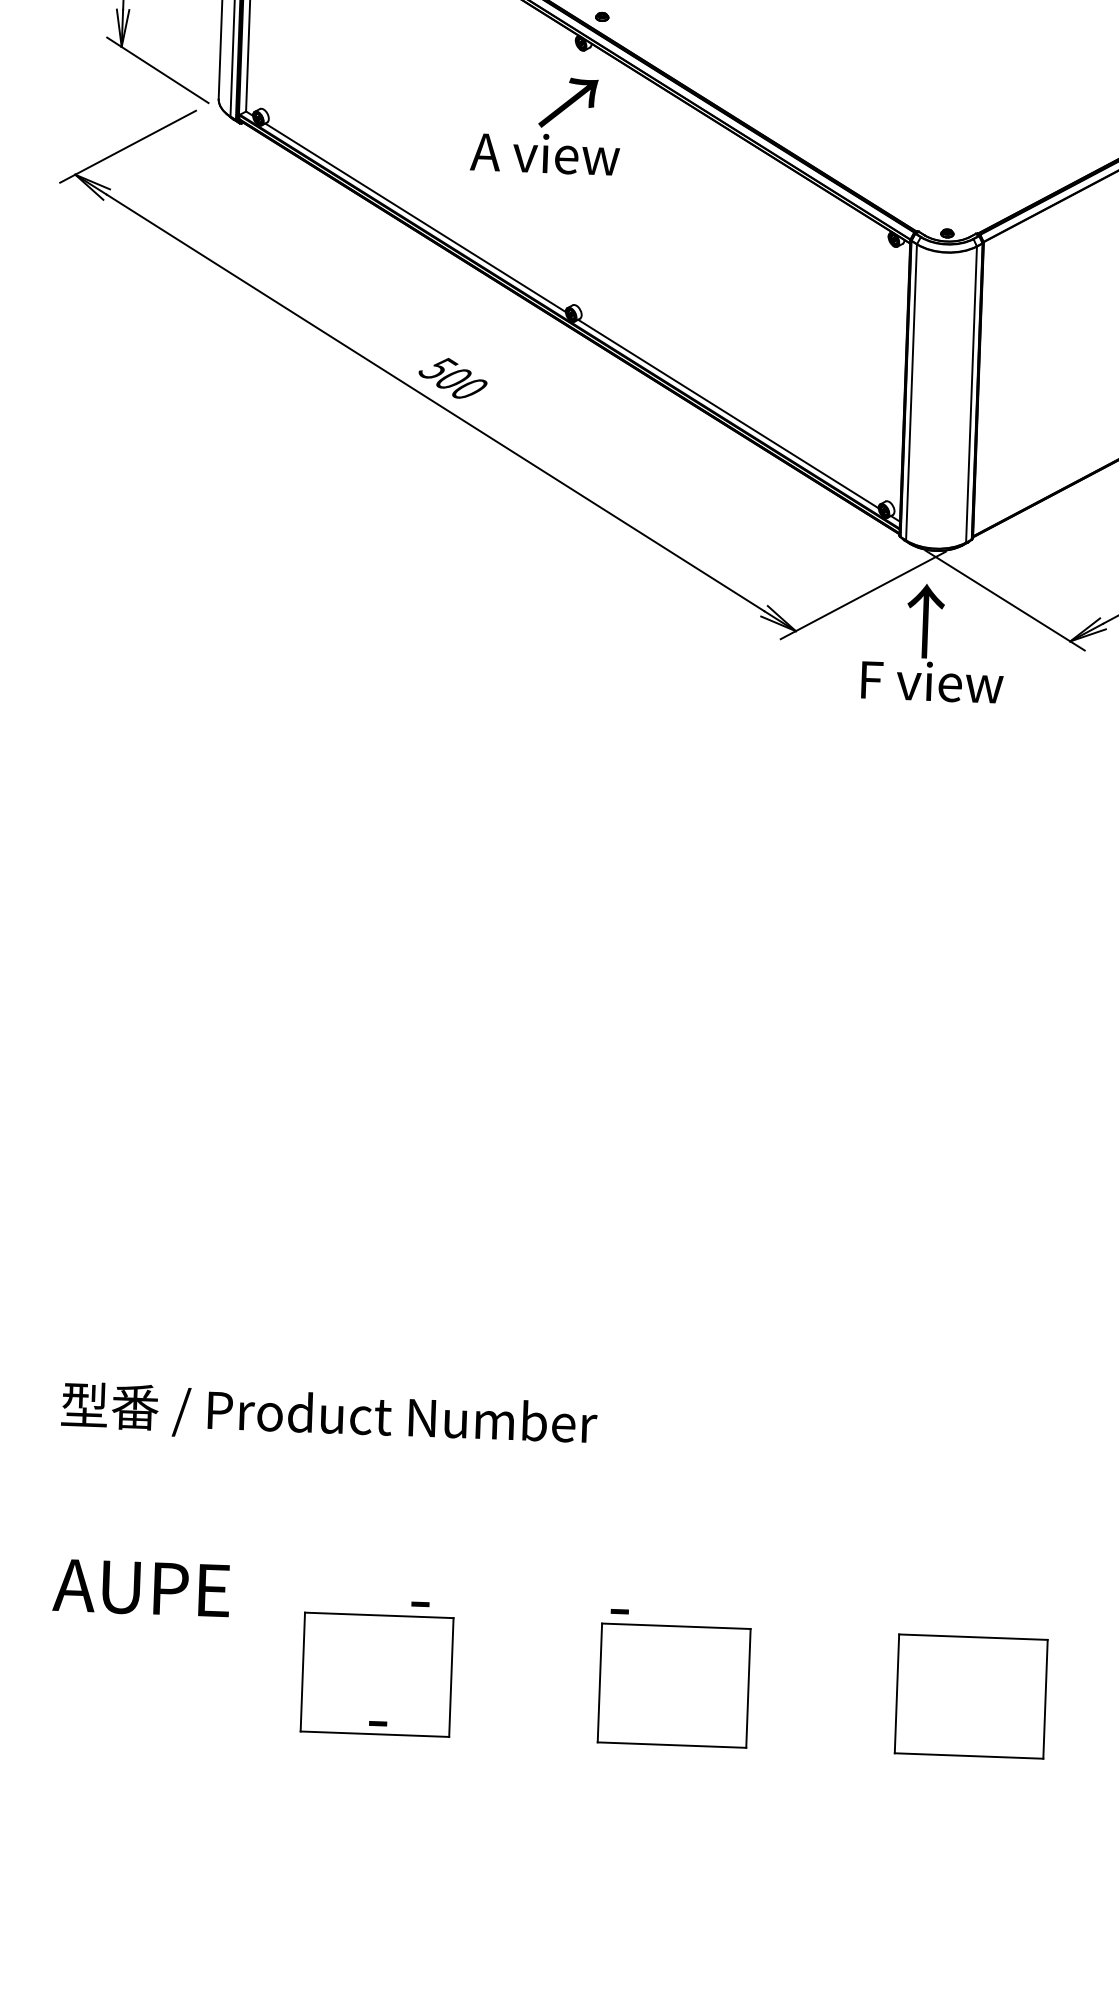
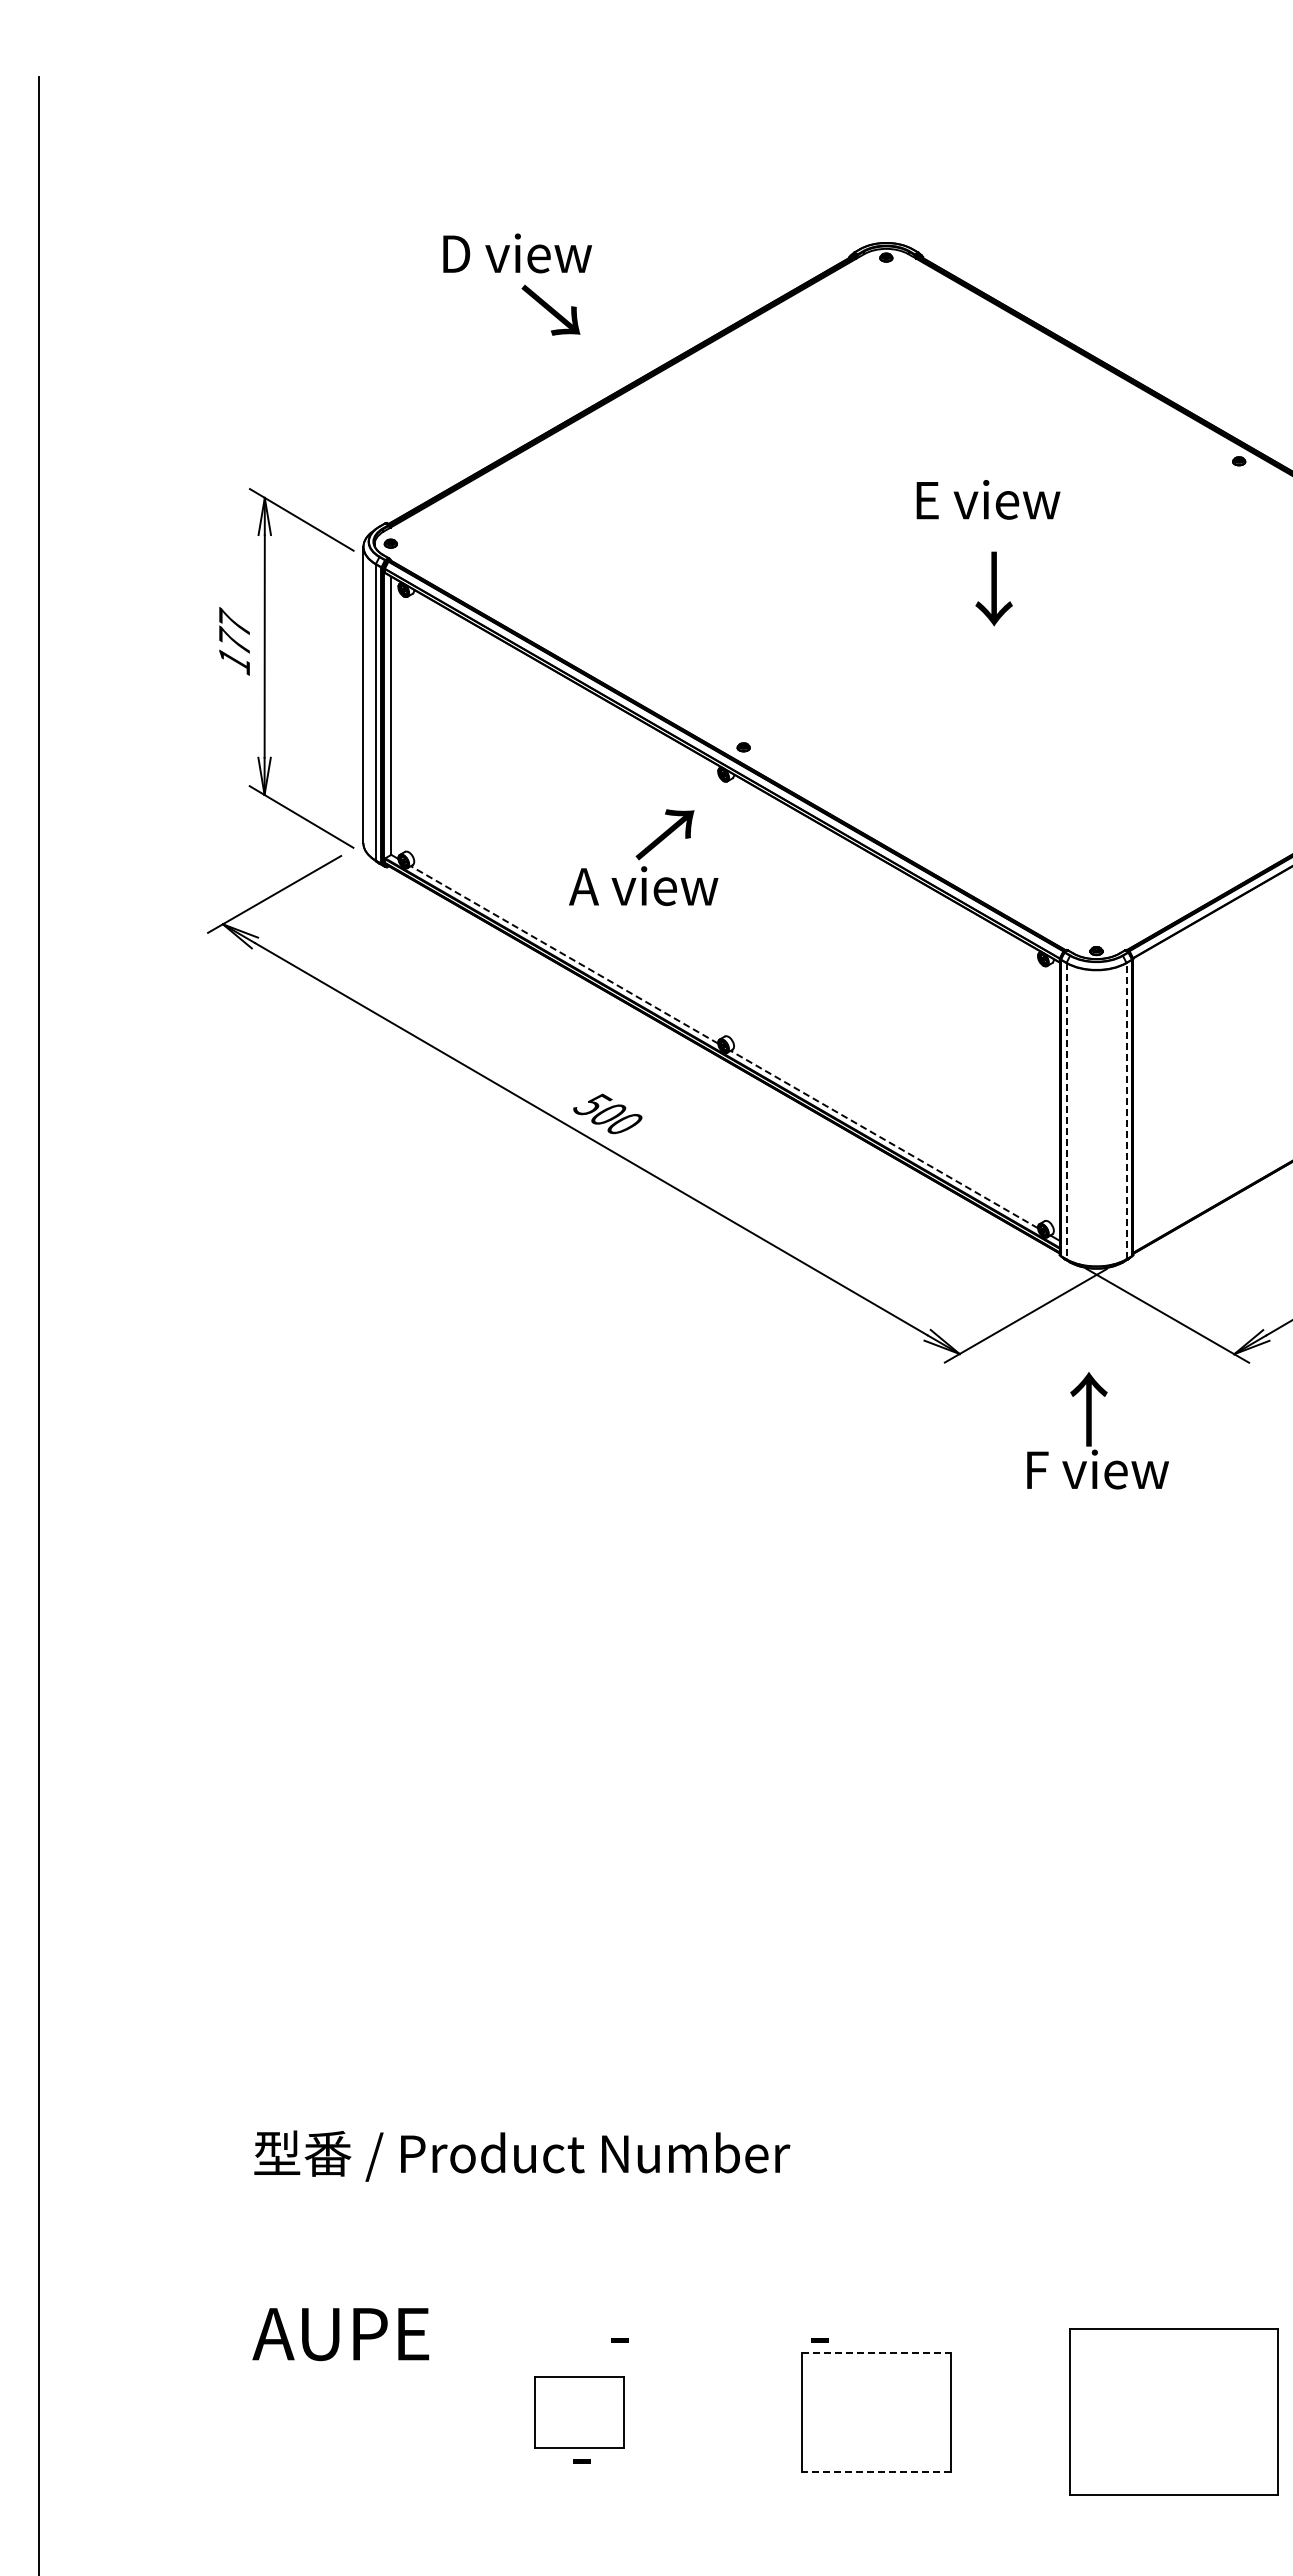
text: (546, 125) -> (643, 857), moved
line: (415, 217) -> (564, 954), solid -> dashed
line: (911, 392) -> (1066, 1111), solid -> dashed
line: (971, 393) -> (1126, 1110), solid -> dashed
line: (727, 413) -> (883, 1139), solid -> dashed
text: (933, 642) -> (1097, 1430), moved
line: (677, 1625) -> (877, 2352), solid -> dashed
part: (377, 1674) -> (579, 2412), size x0.6
part: (970, 1696) -> (1173, 2412), size x1.4
line: (671, 1744) -> (876, 2471), solid -> dashed

